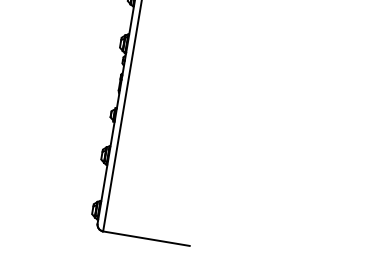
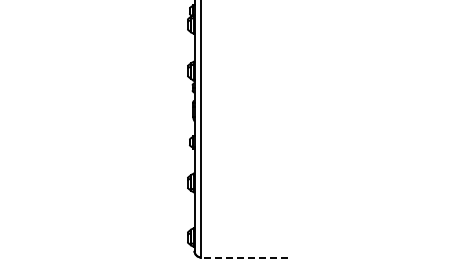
line: (145, 238) -> (243, 257), solid -> dashed

